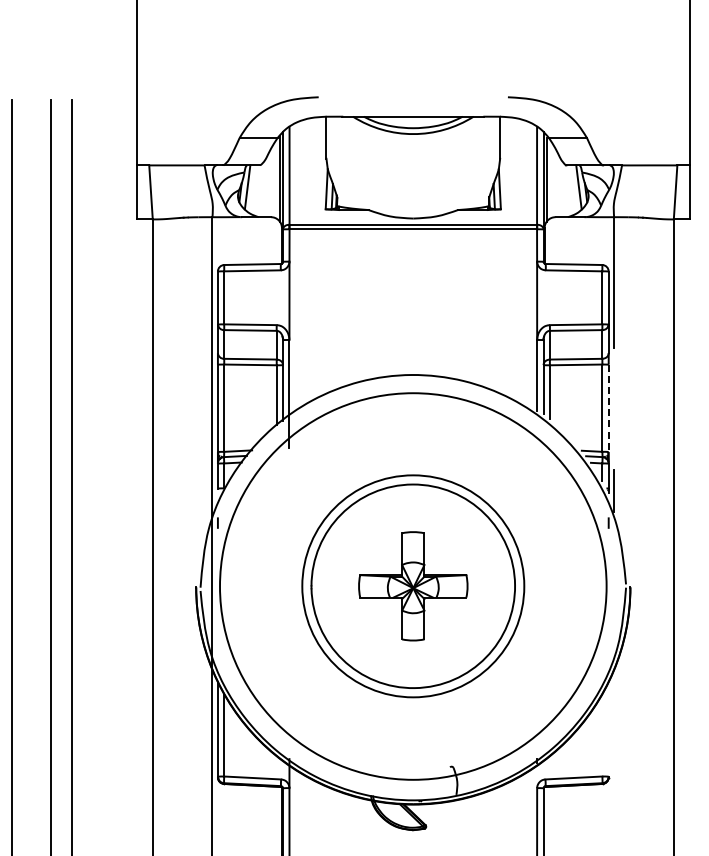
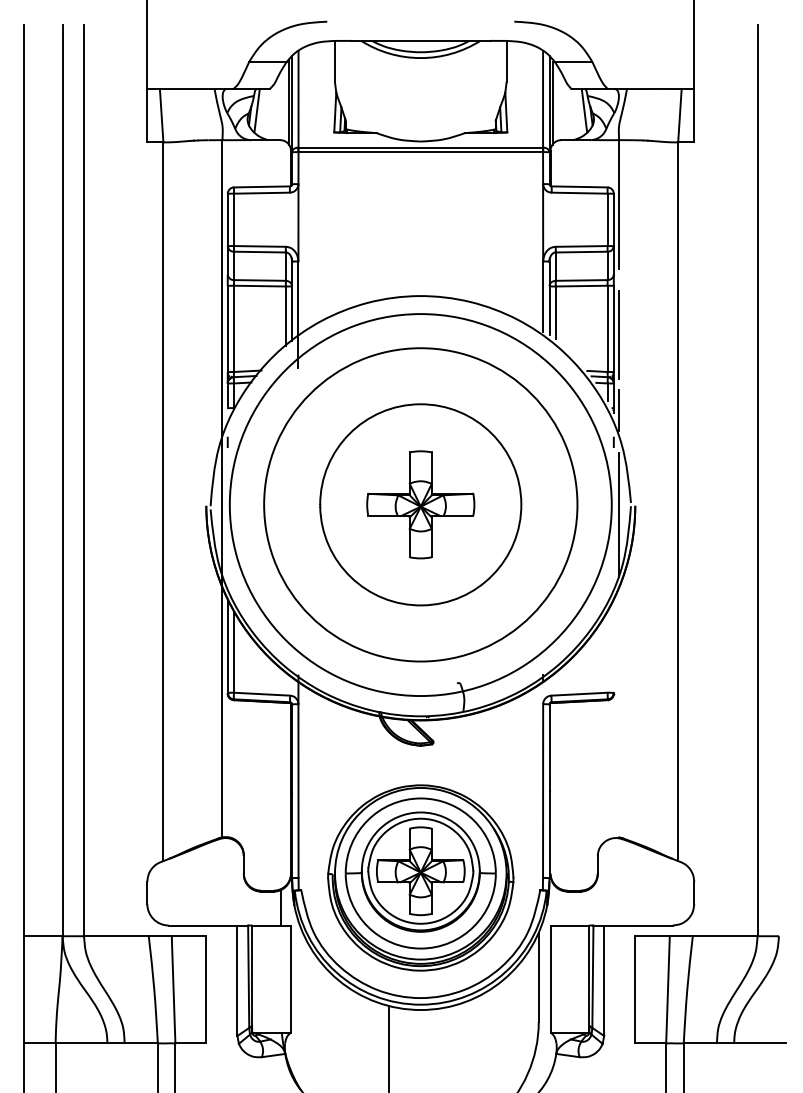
line: (608, 408) -> (613, 329), dashed -> solid
line: (614, 413) -> (619, 334), added
circle: (413, 585) -> (420, 504), size x1.43
line: (614, 596) -> (619, 514), added

